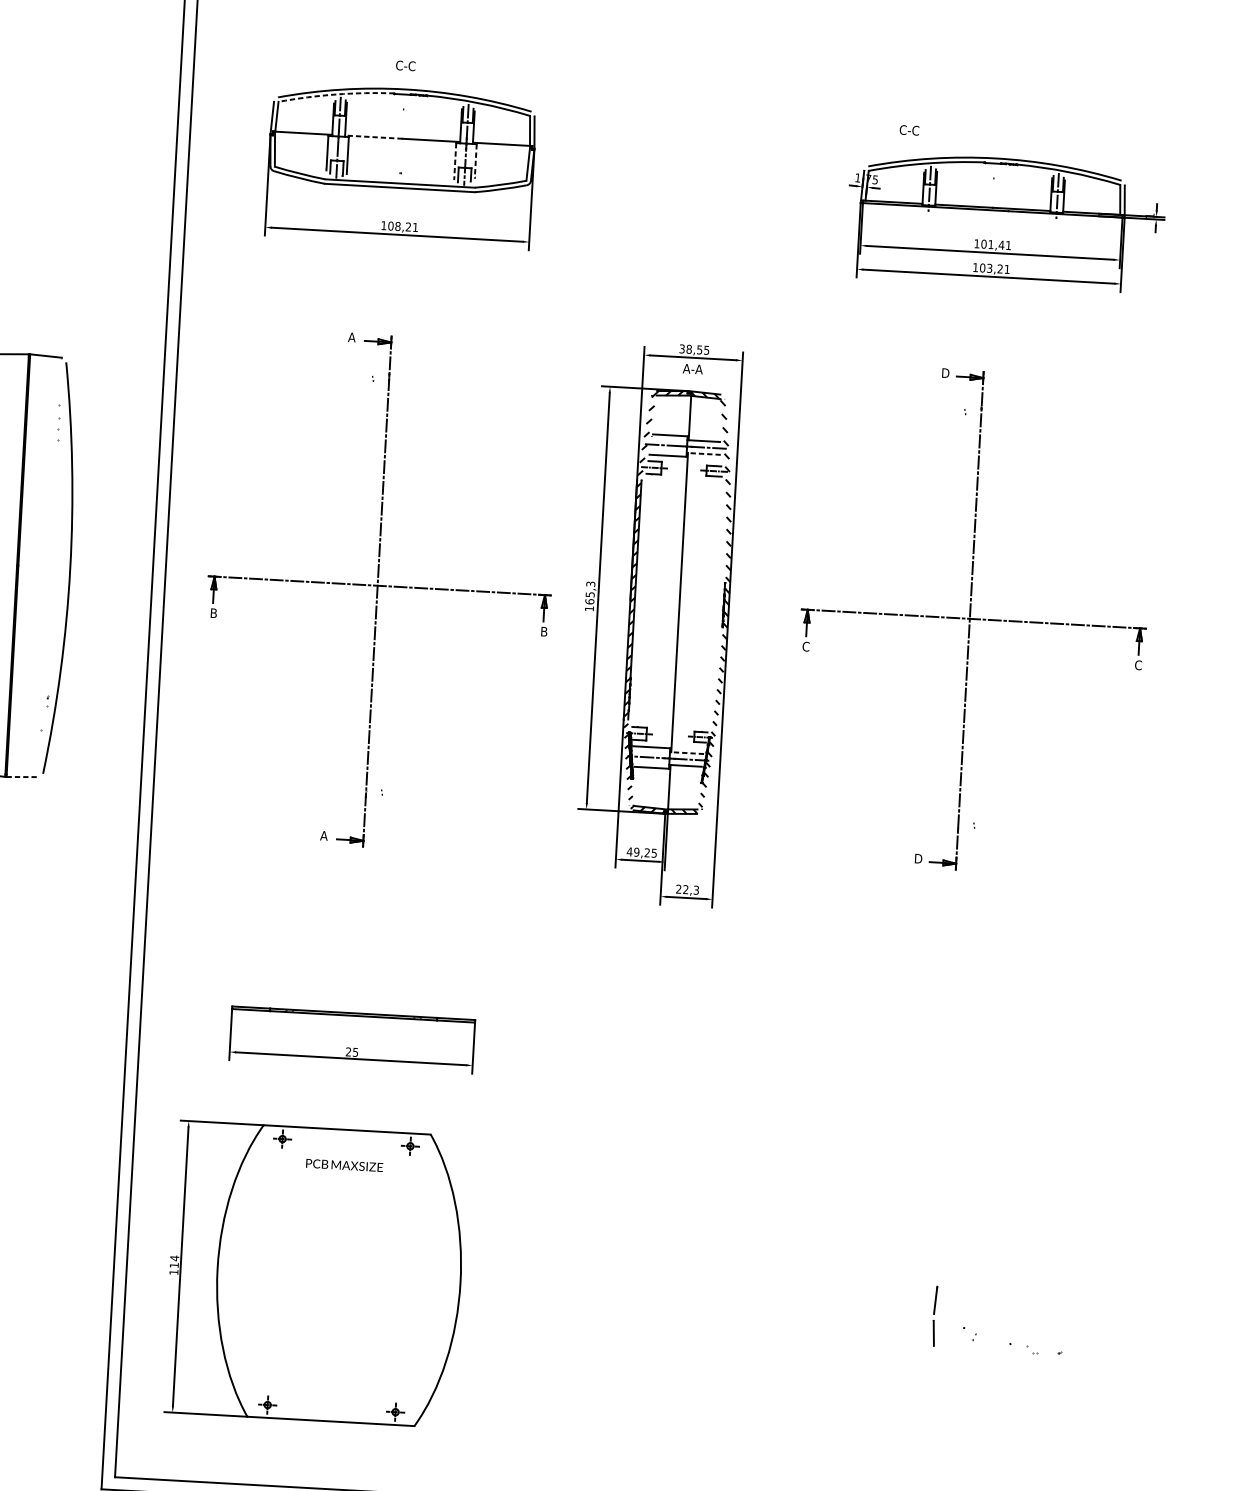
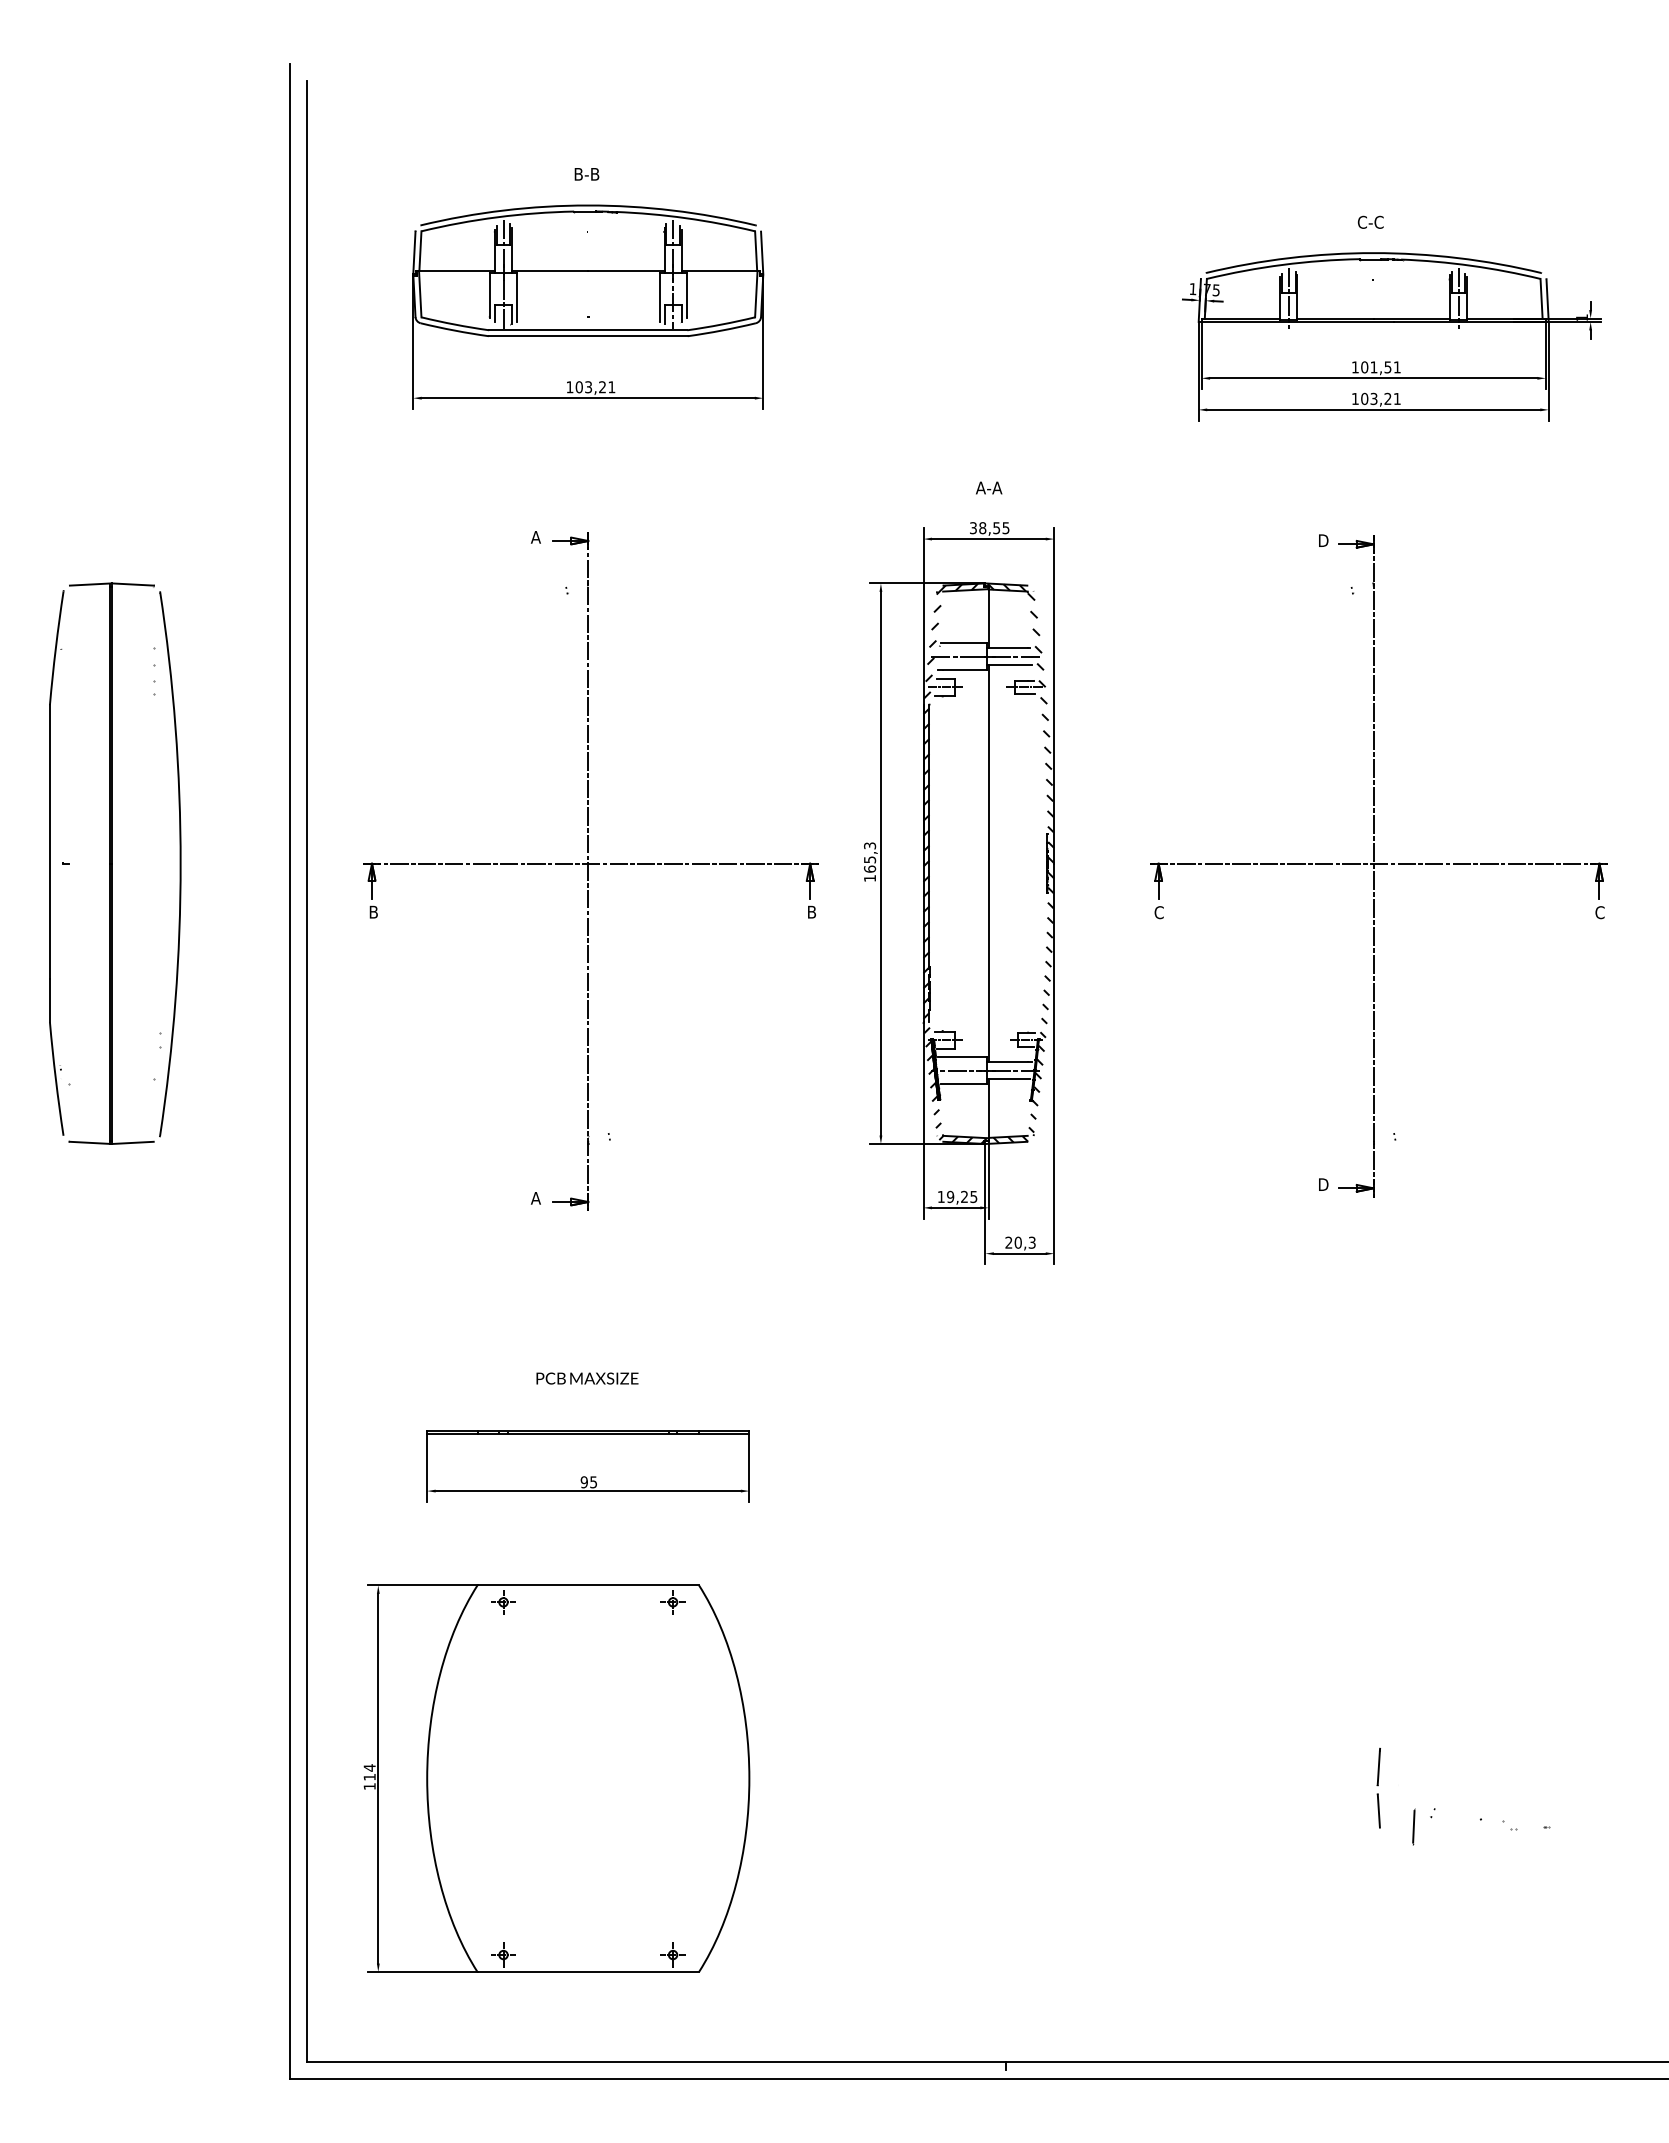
text: (405, 65) -> (586, 173), C-C -> B-B
arc: (336, 94) -> (497, 217), dashed -> solid
text: (909, 129) -> (1370, 221), moved
line: (373, 136) -> (549, 270), dashed -> solid
line: (455, 161) -> (659, 297), dashed -> solid
line: (475, 161) -> (686, 295), dashed -> solid
text: (397, 226) -> (588, 387), 108,21 -> 103,21
text: (1001, 245) -> (1387, 367), 101,41 -> 101,51
text: (693, 368) -> (989, 487), moved
line: (703, 454) -> (1009, 665), dashed -> solid
line: (686, 753) -> (1009, 1062), dashed -> solid
line: (22, 776) -> (132, 1142), dashed -> solid
text: (629, 851) -> (941, 1196), 49,25 -> 19,25
text: (685, 889) -> (1017, 1242), 22,3 -> 20,3
text: (347, 1052) -> (583, 1482), 25 -> 95
text: (344, 1165) -> (587, 1378), moved
line: (959, 1346) -> (1413, 1826), added

